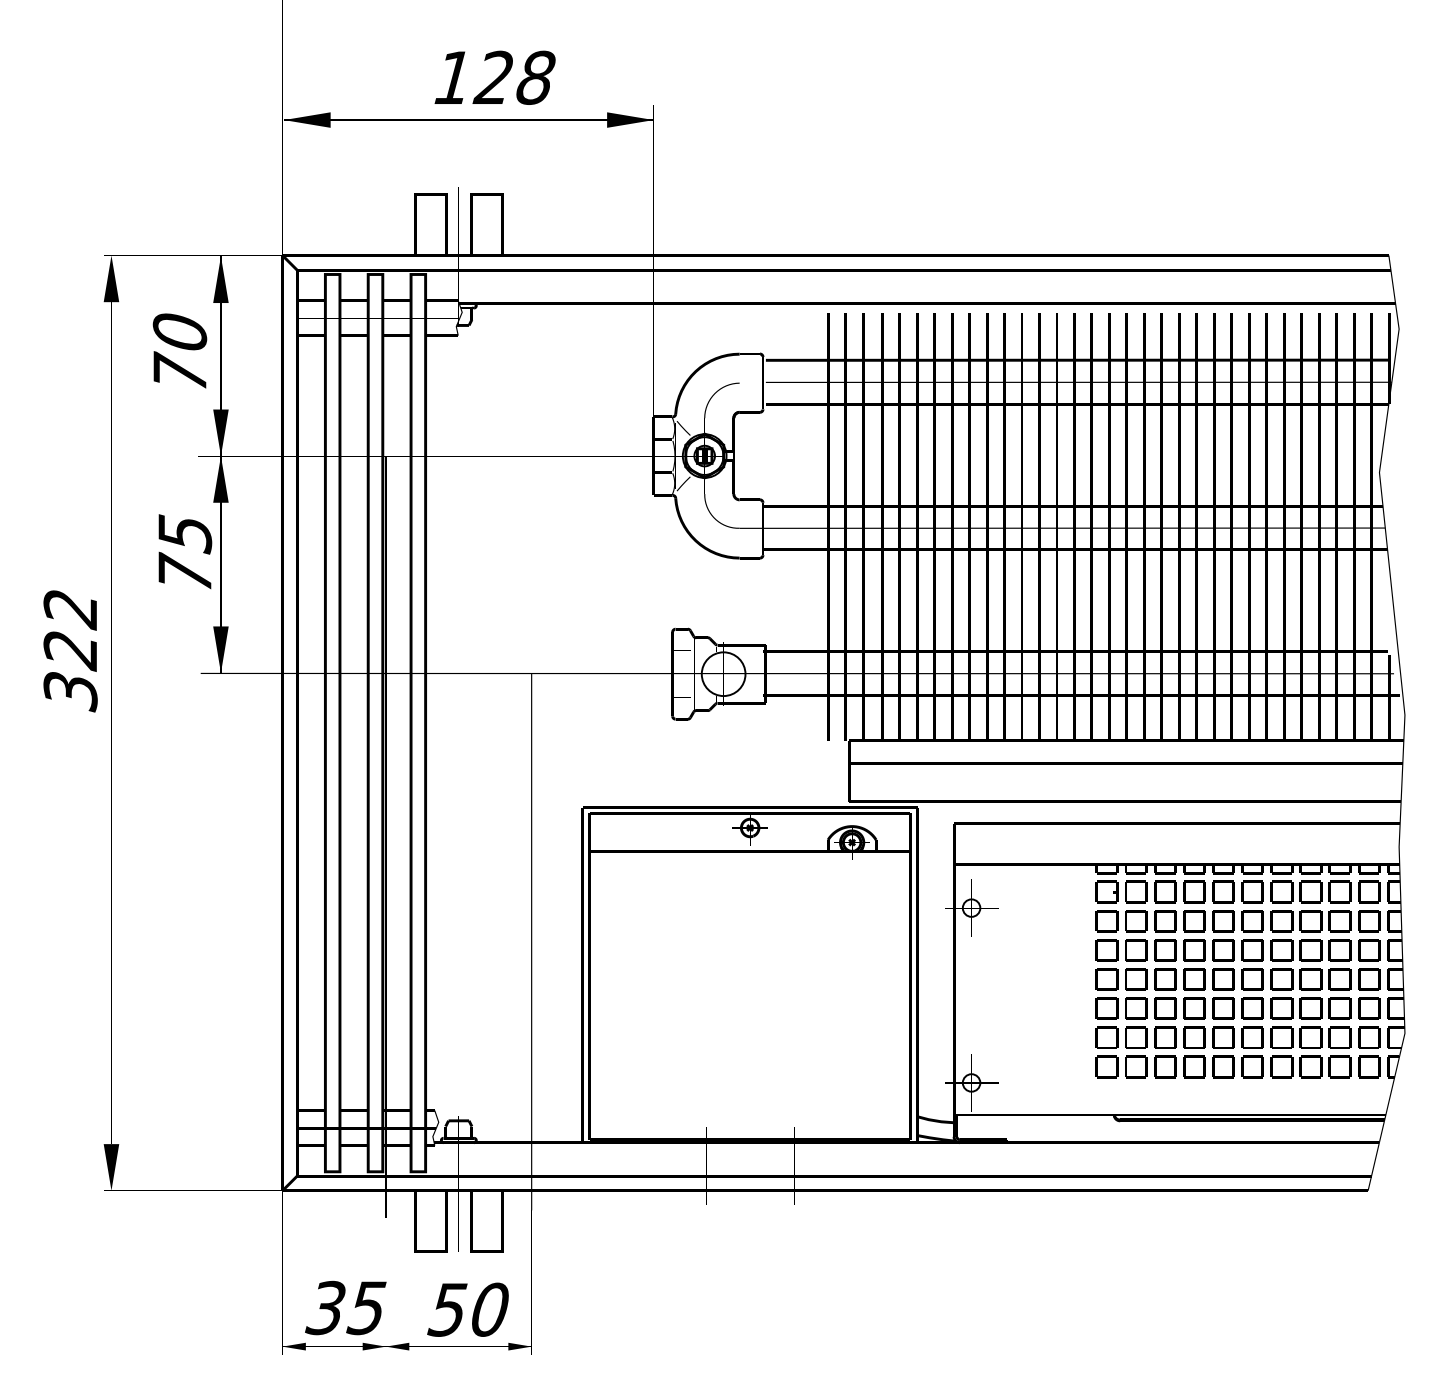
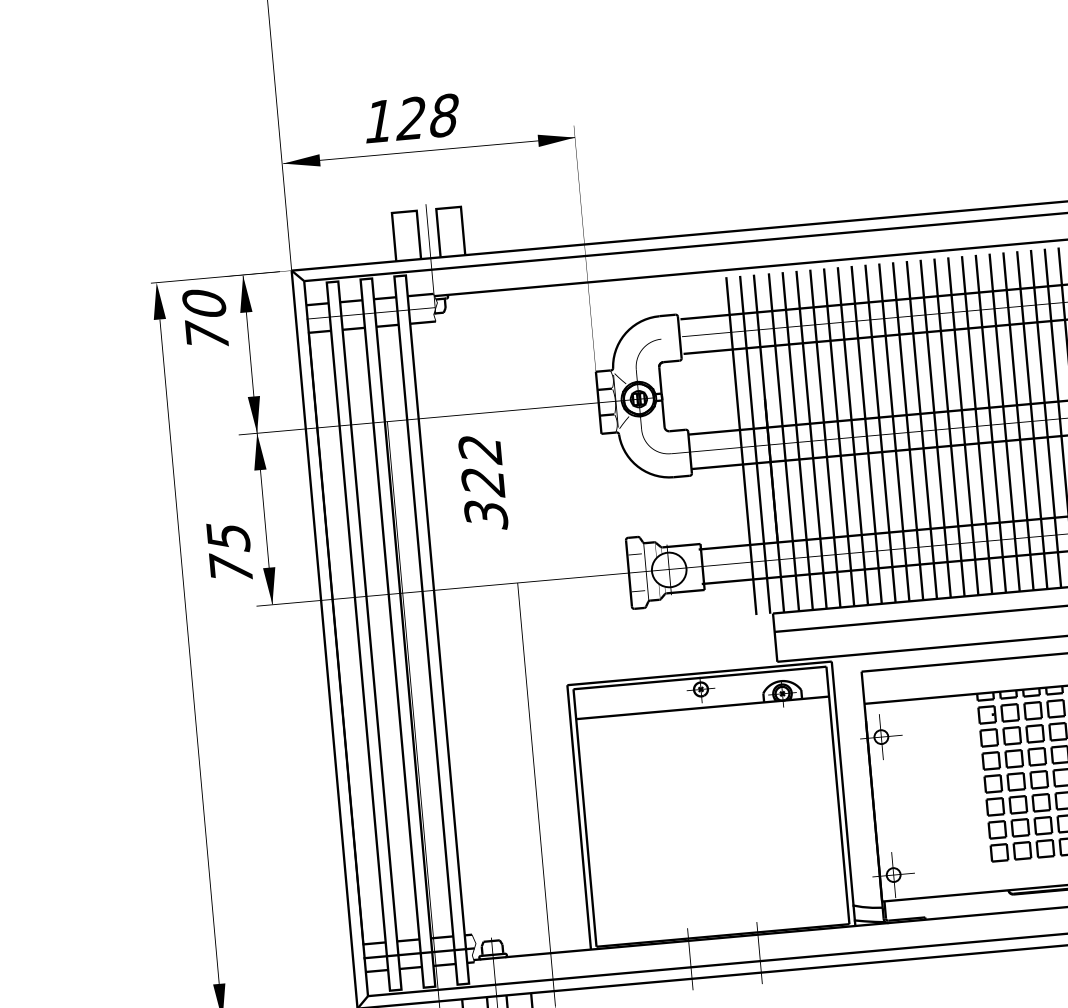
text: (494, 77) -> (411, 118), moved
text: (179, 350) -> (205, 318), moved
text: (185, 551) -> (229, 551), moved
text: (70, 651) -> (483, 483), moved

